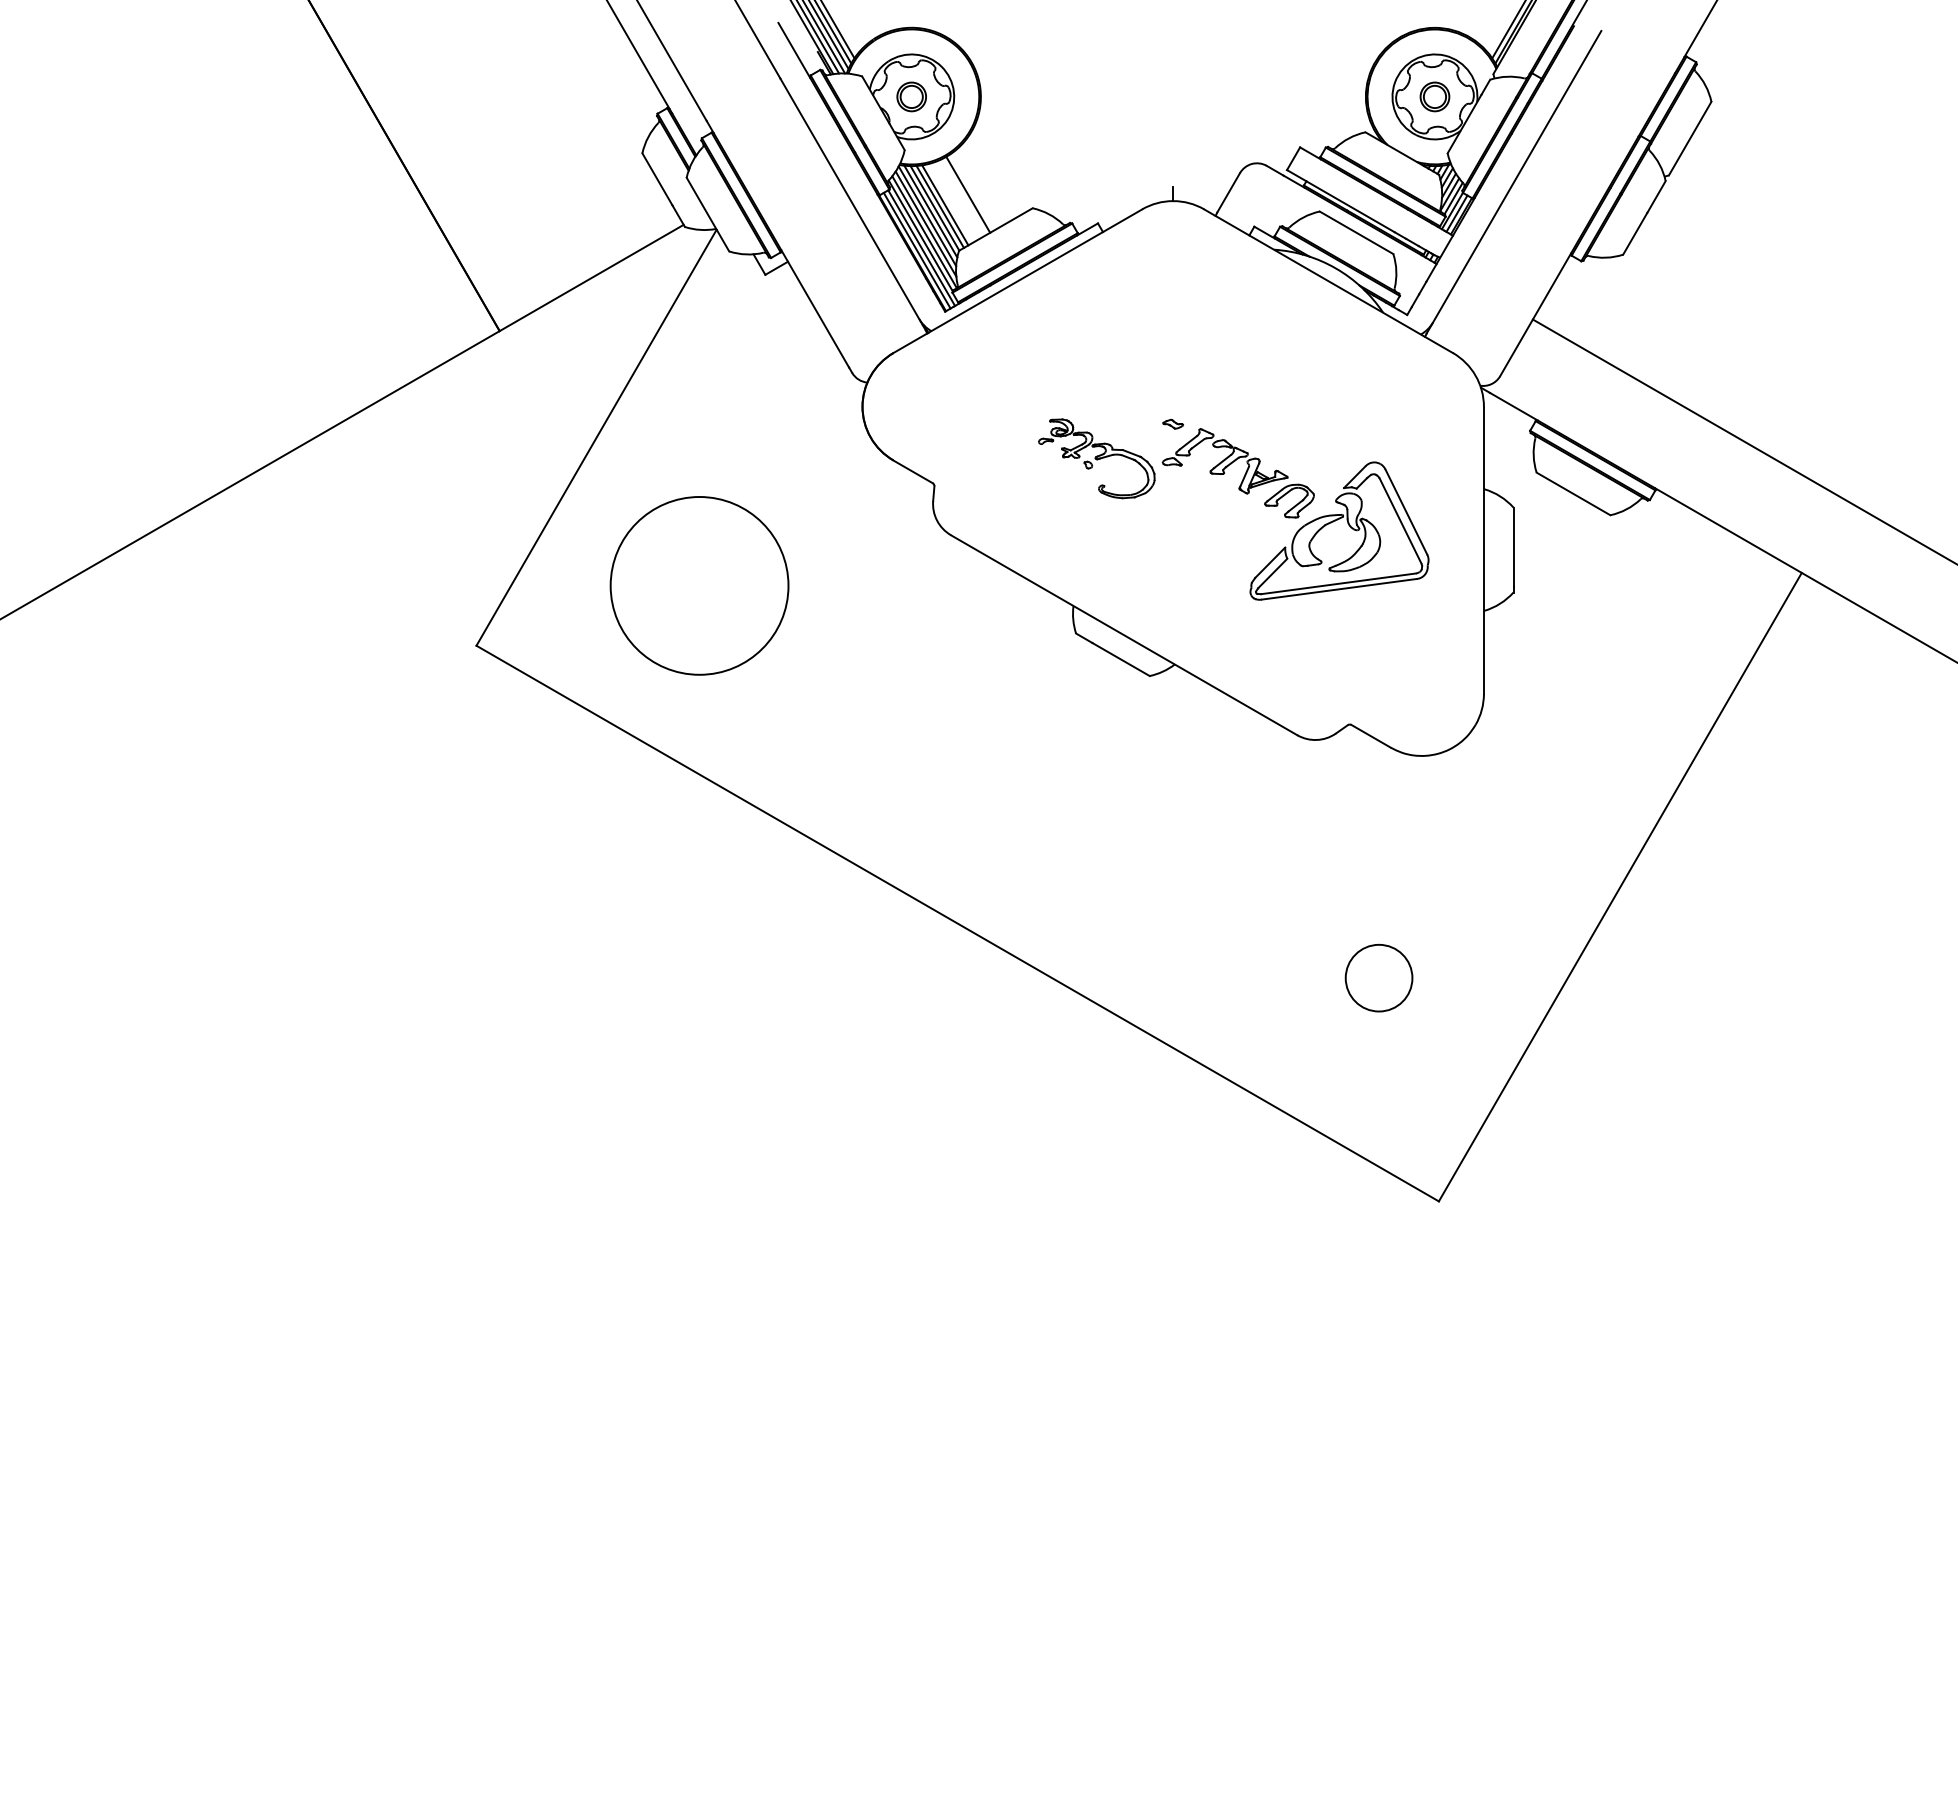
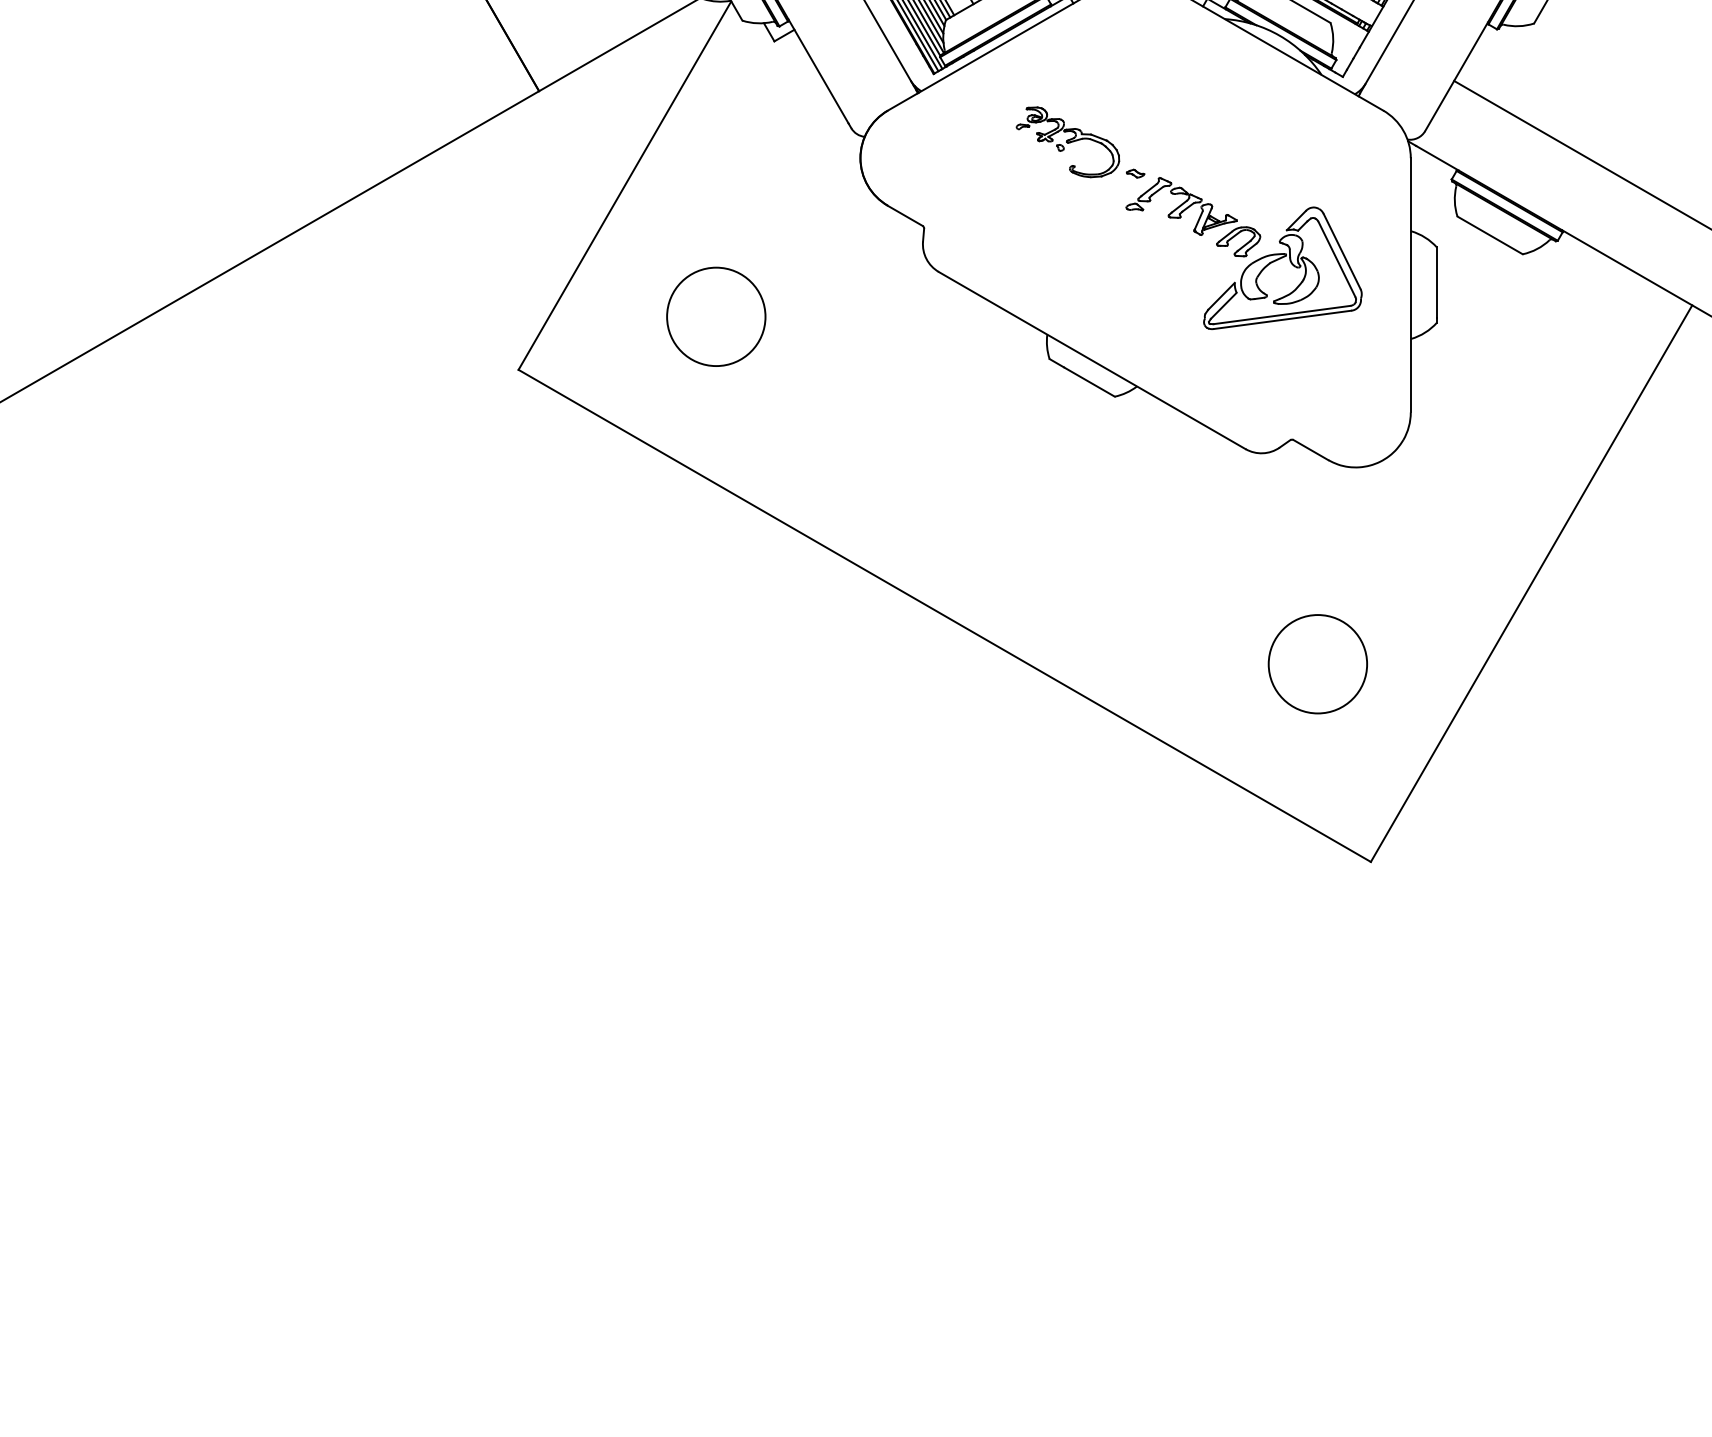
part: (1096, 458) -> (1067, 142), moved
circle: (699, 585) -> (716, 316), size x0.62
circle: (1378, 977) -> (1317, 663), size x1.67

